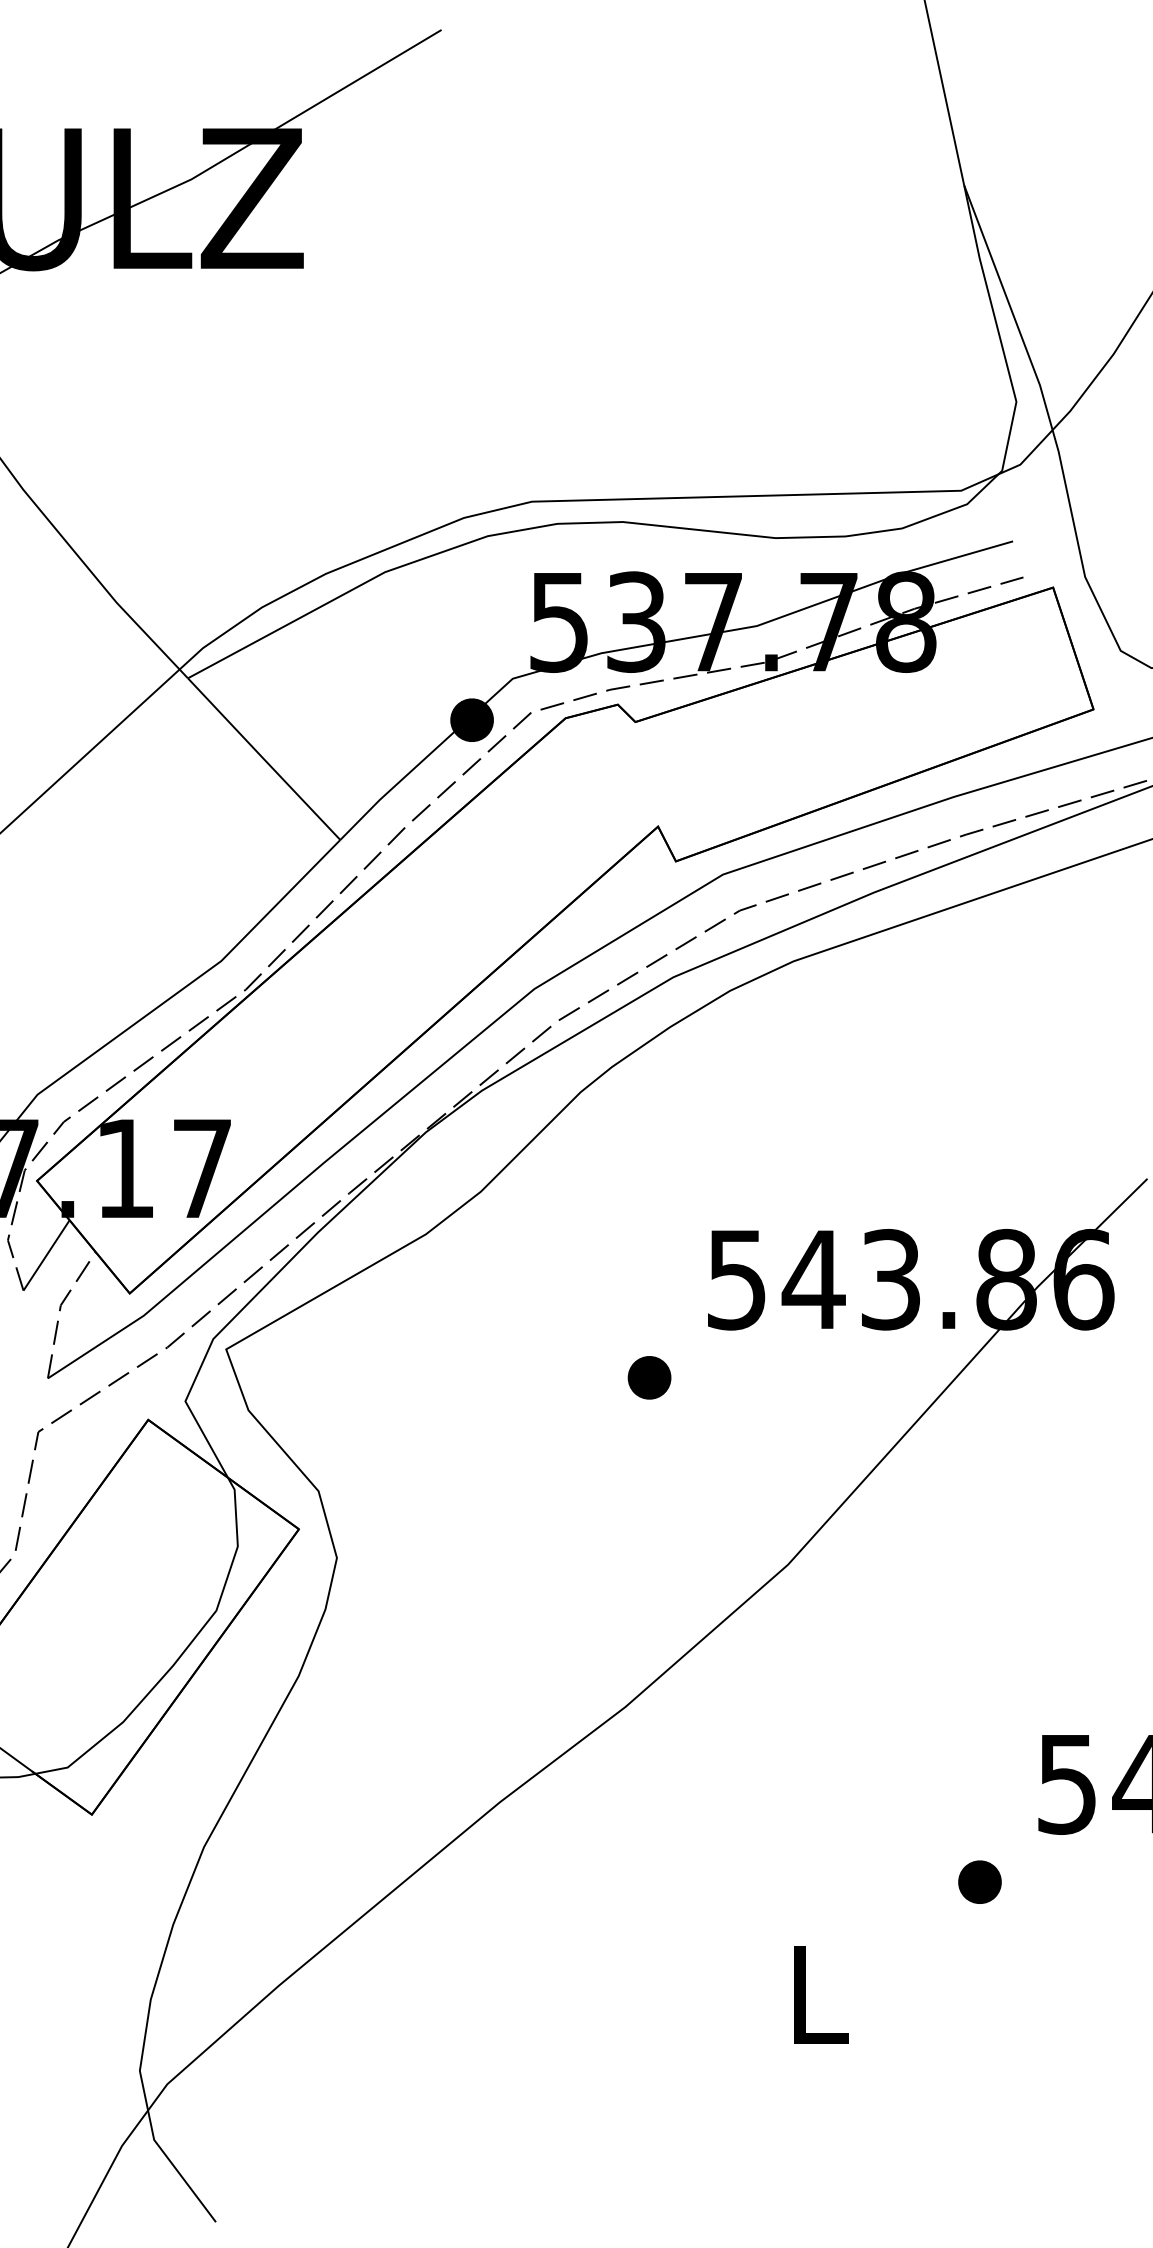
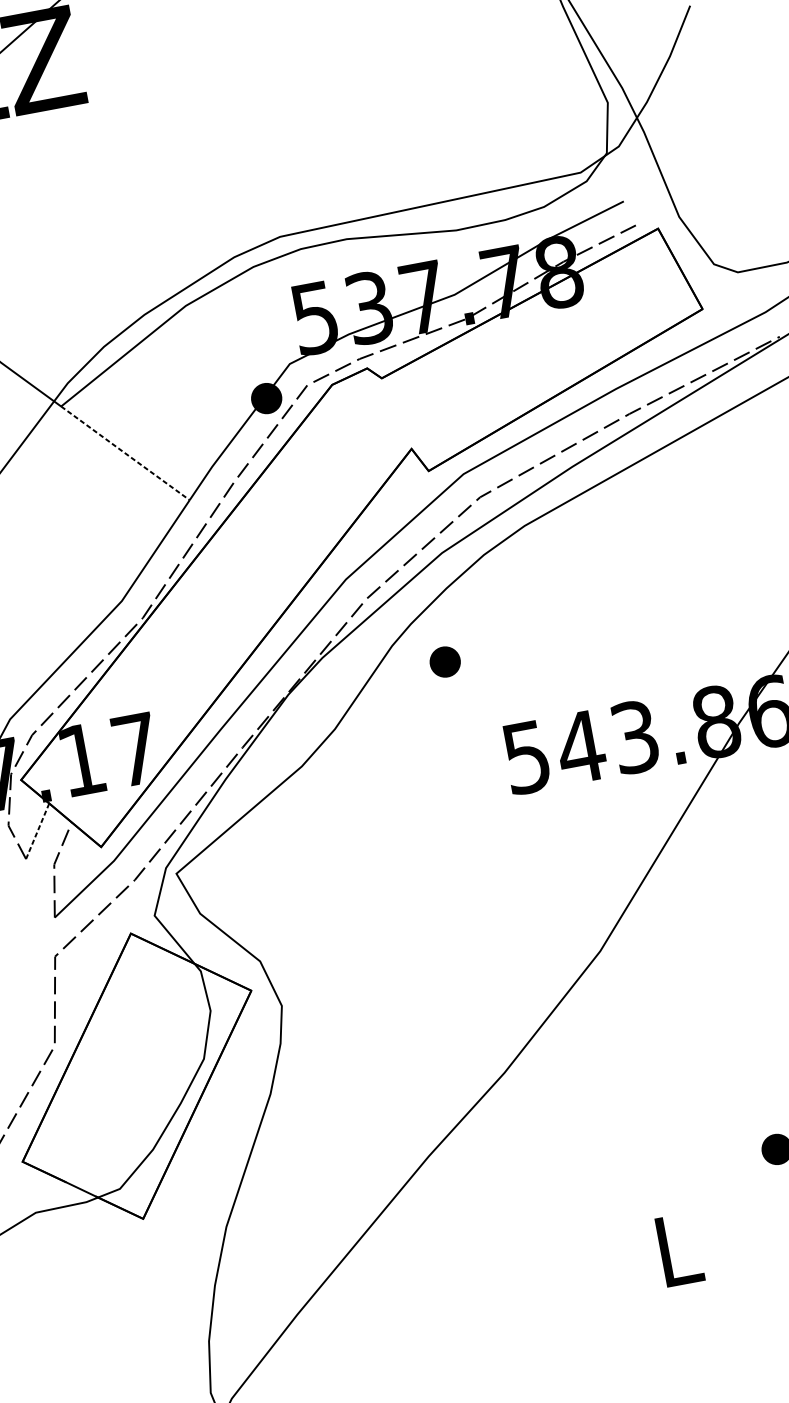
line: (263, 759) -> (125, 453), solid -> dashed
line: (46, 1255) -> (37, 831), solid -> dashed
part: (649, 1377) -> (445, 661), moved

